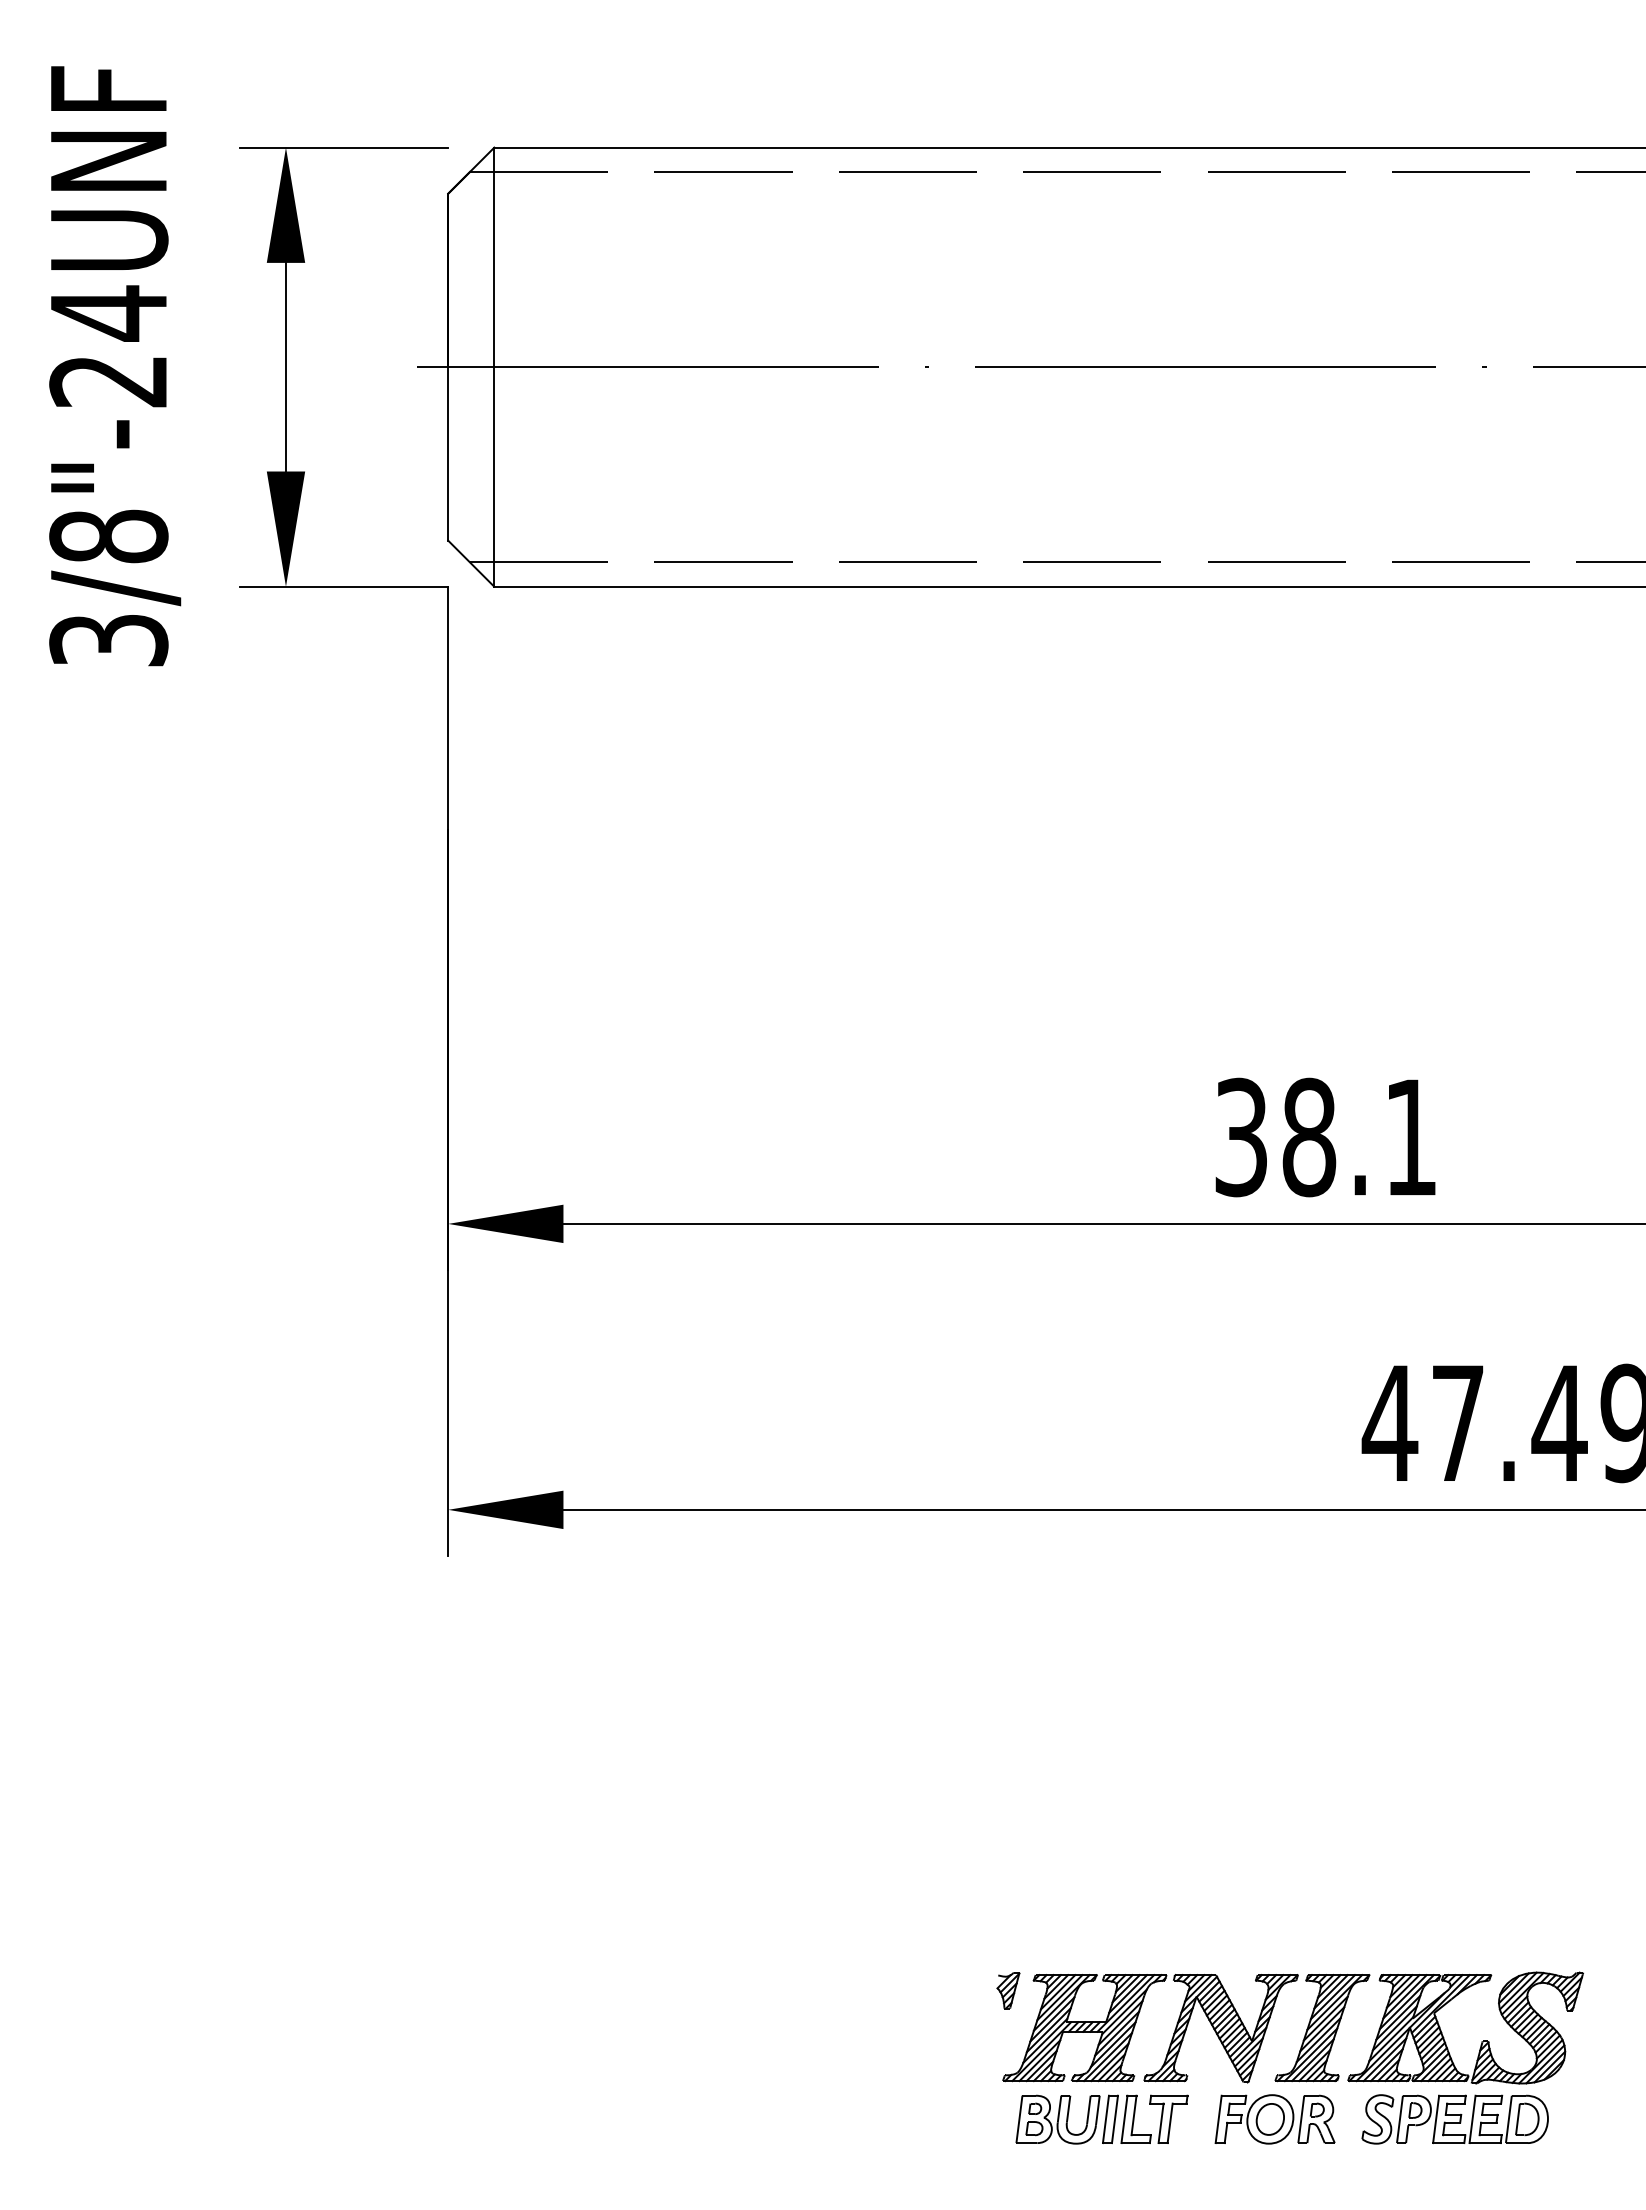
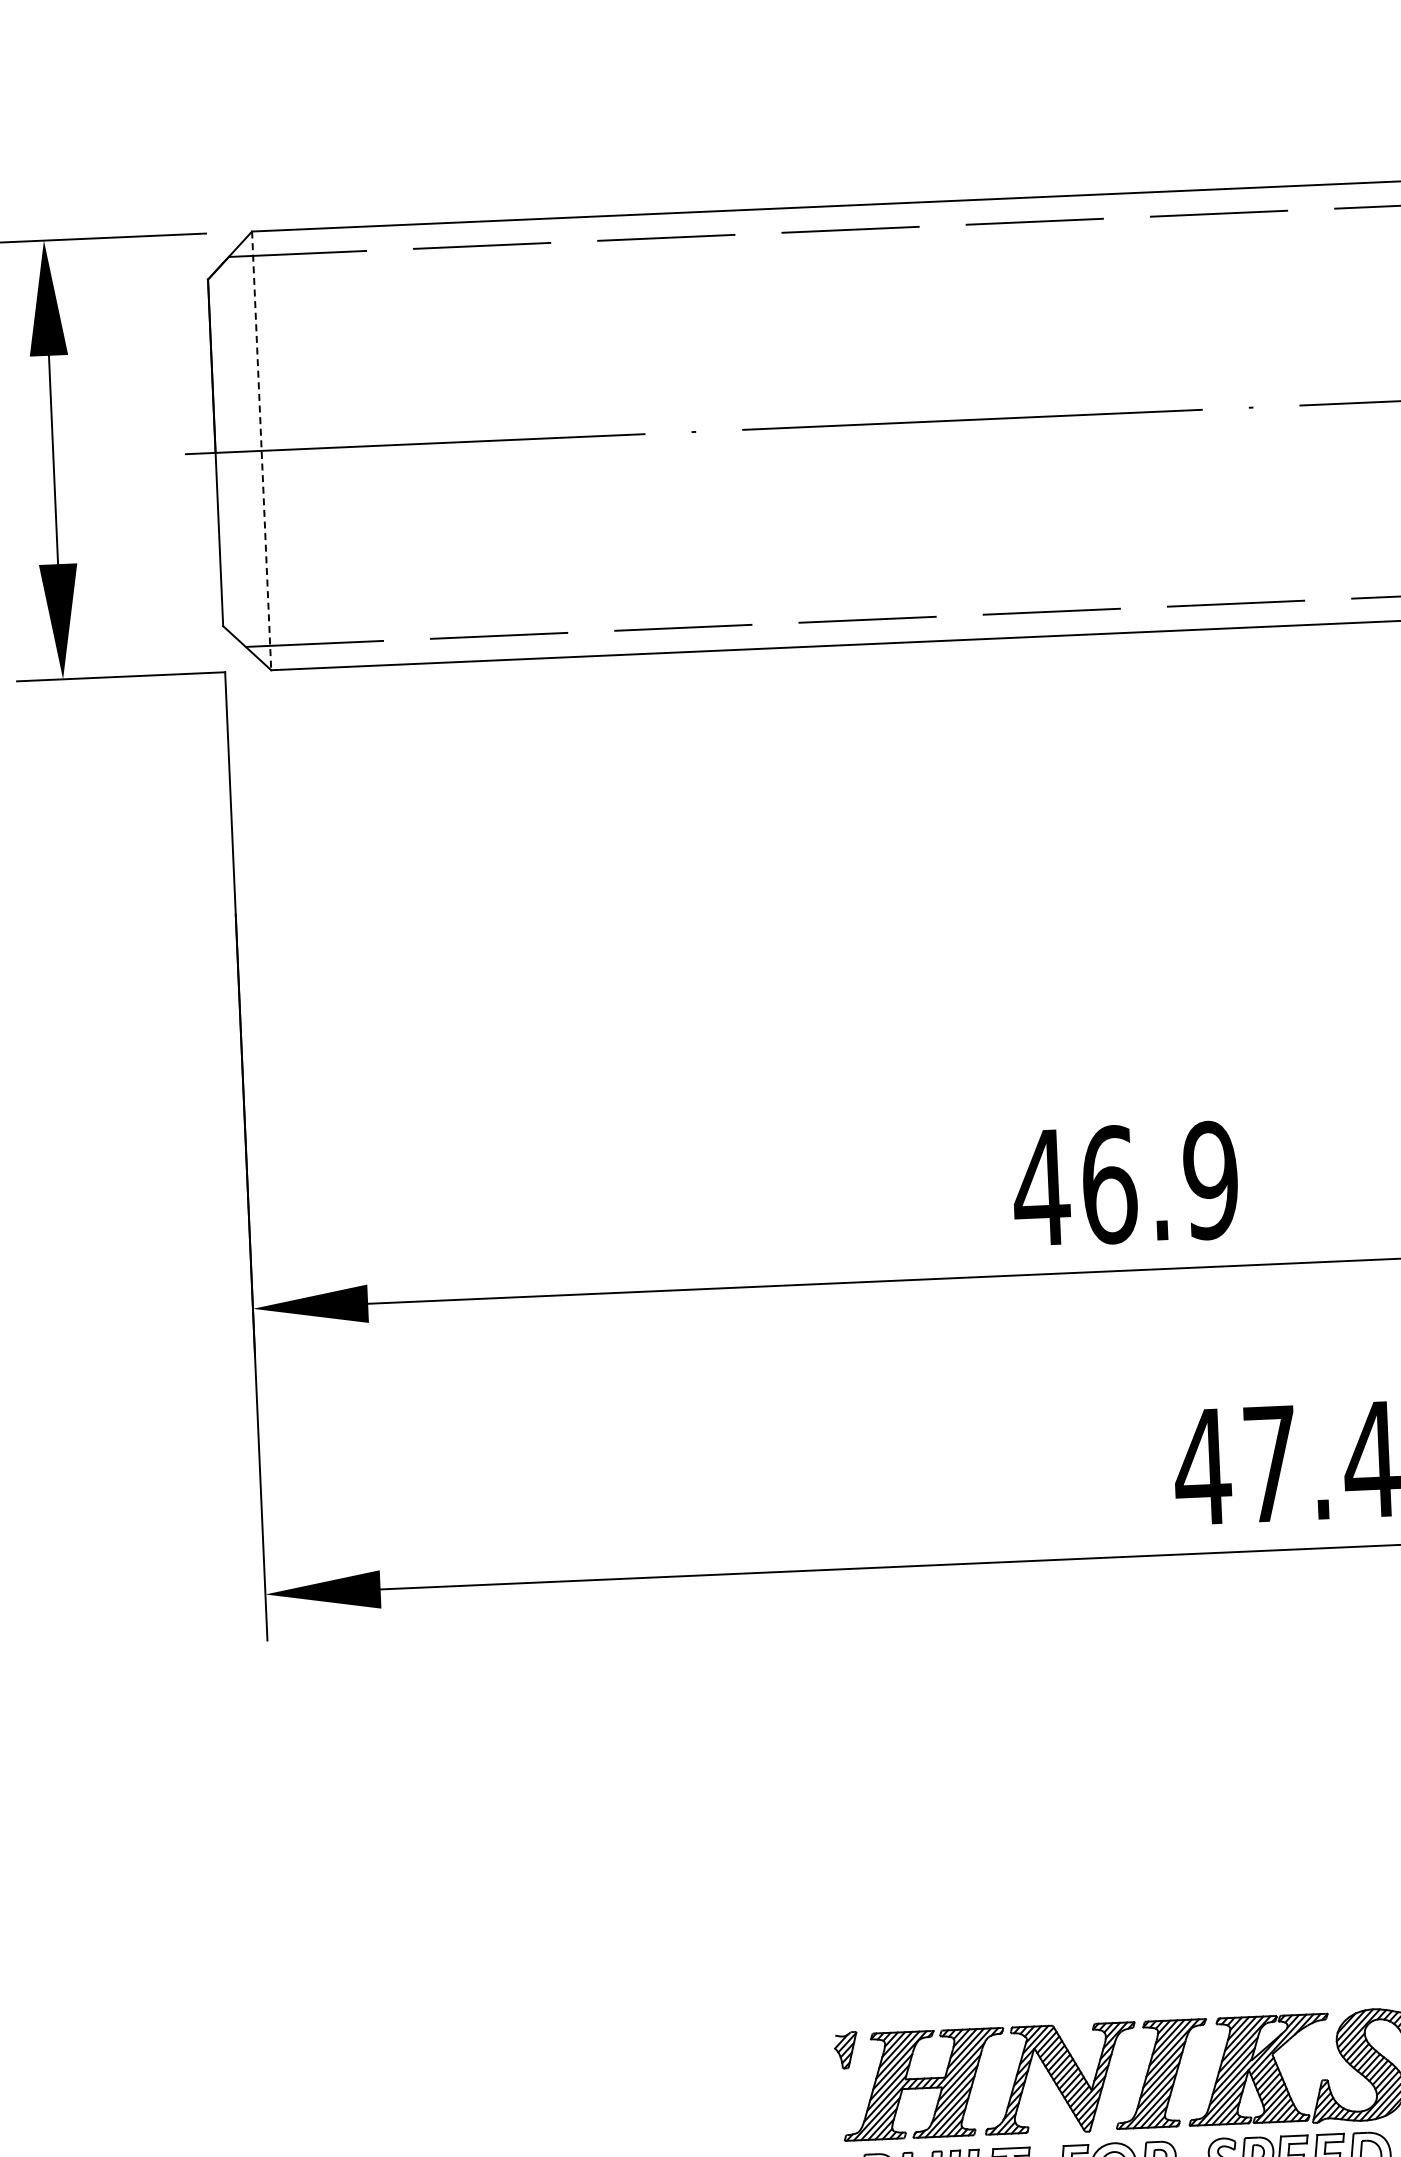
line: (494, 367) -> (261, 451), solid -> dashed
text: (1325, 1137) -> (1125, 1184), 38.1 -> 46.9

